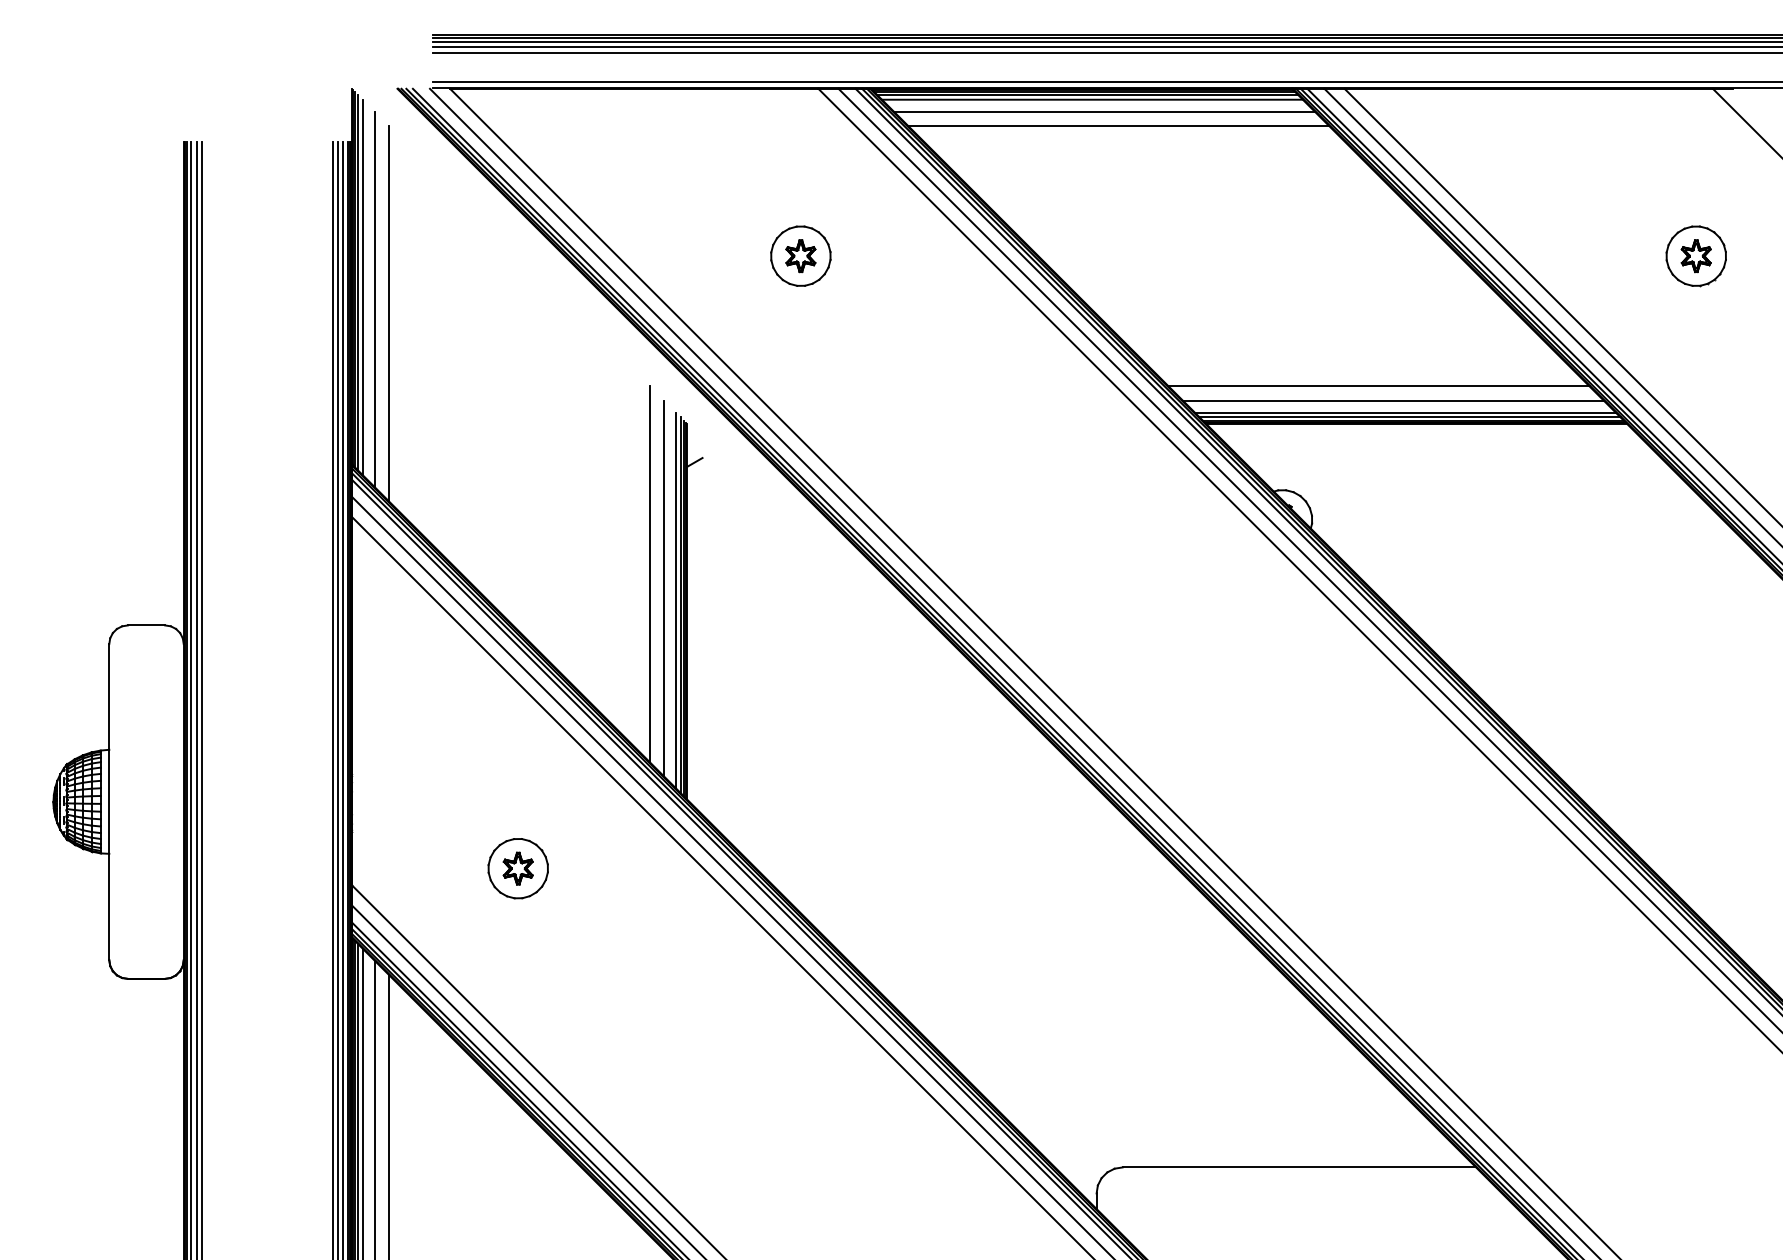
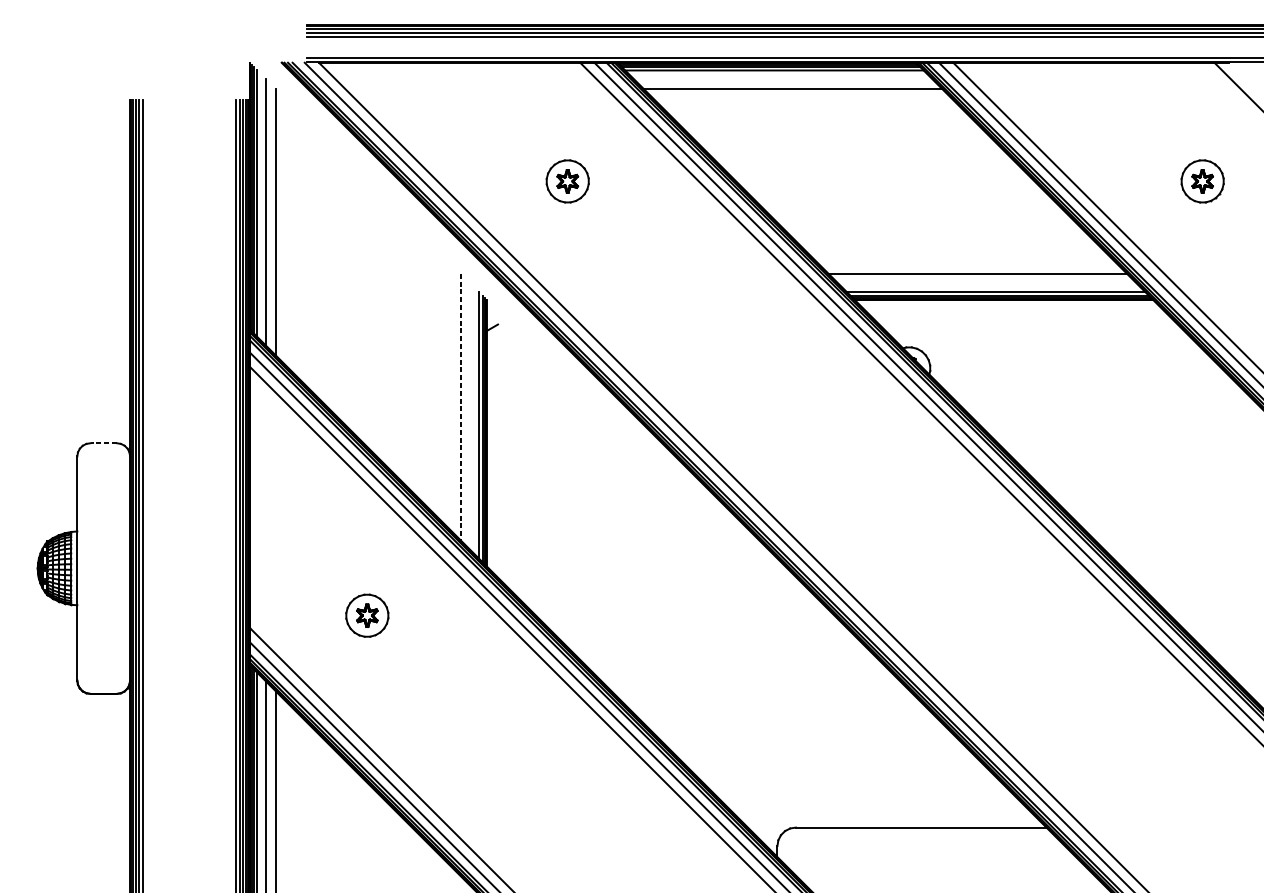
line: (1104, 111) -> (783, 78), removed
line: (1392, 400) -> (987, 283), removed
line: (649, 574) -> (460, 407), solid -> dashed
line: (663, 588) -> (470, 417), removed
line: (146, 625) -> (103, 443), solid -> dashed

